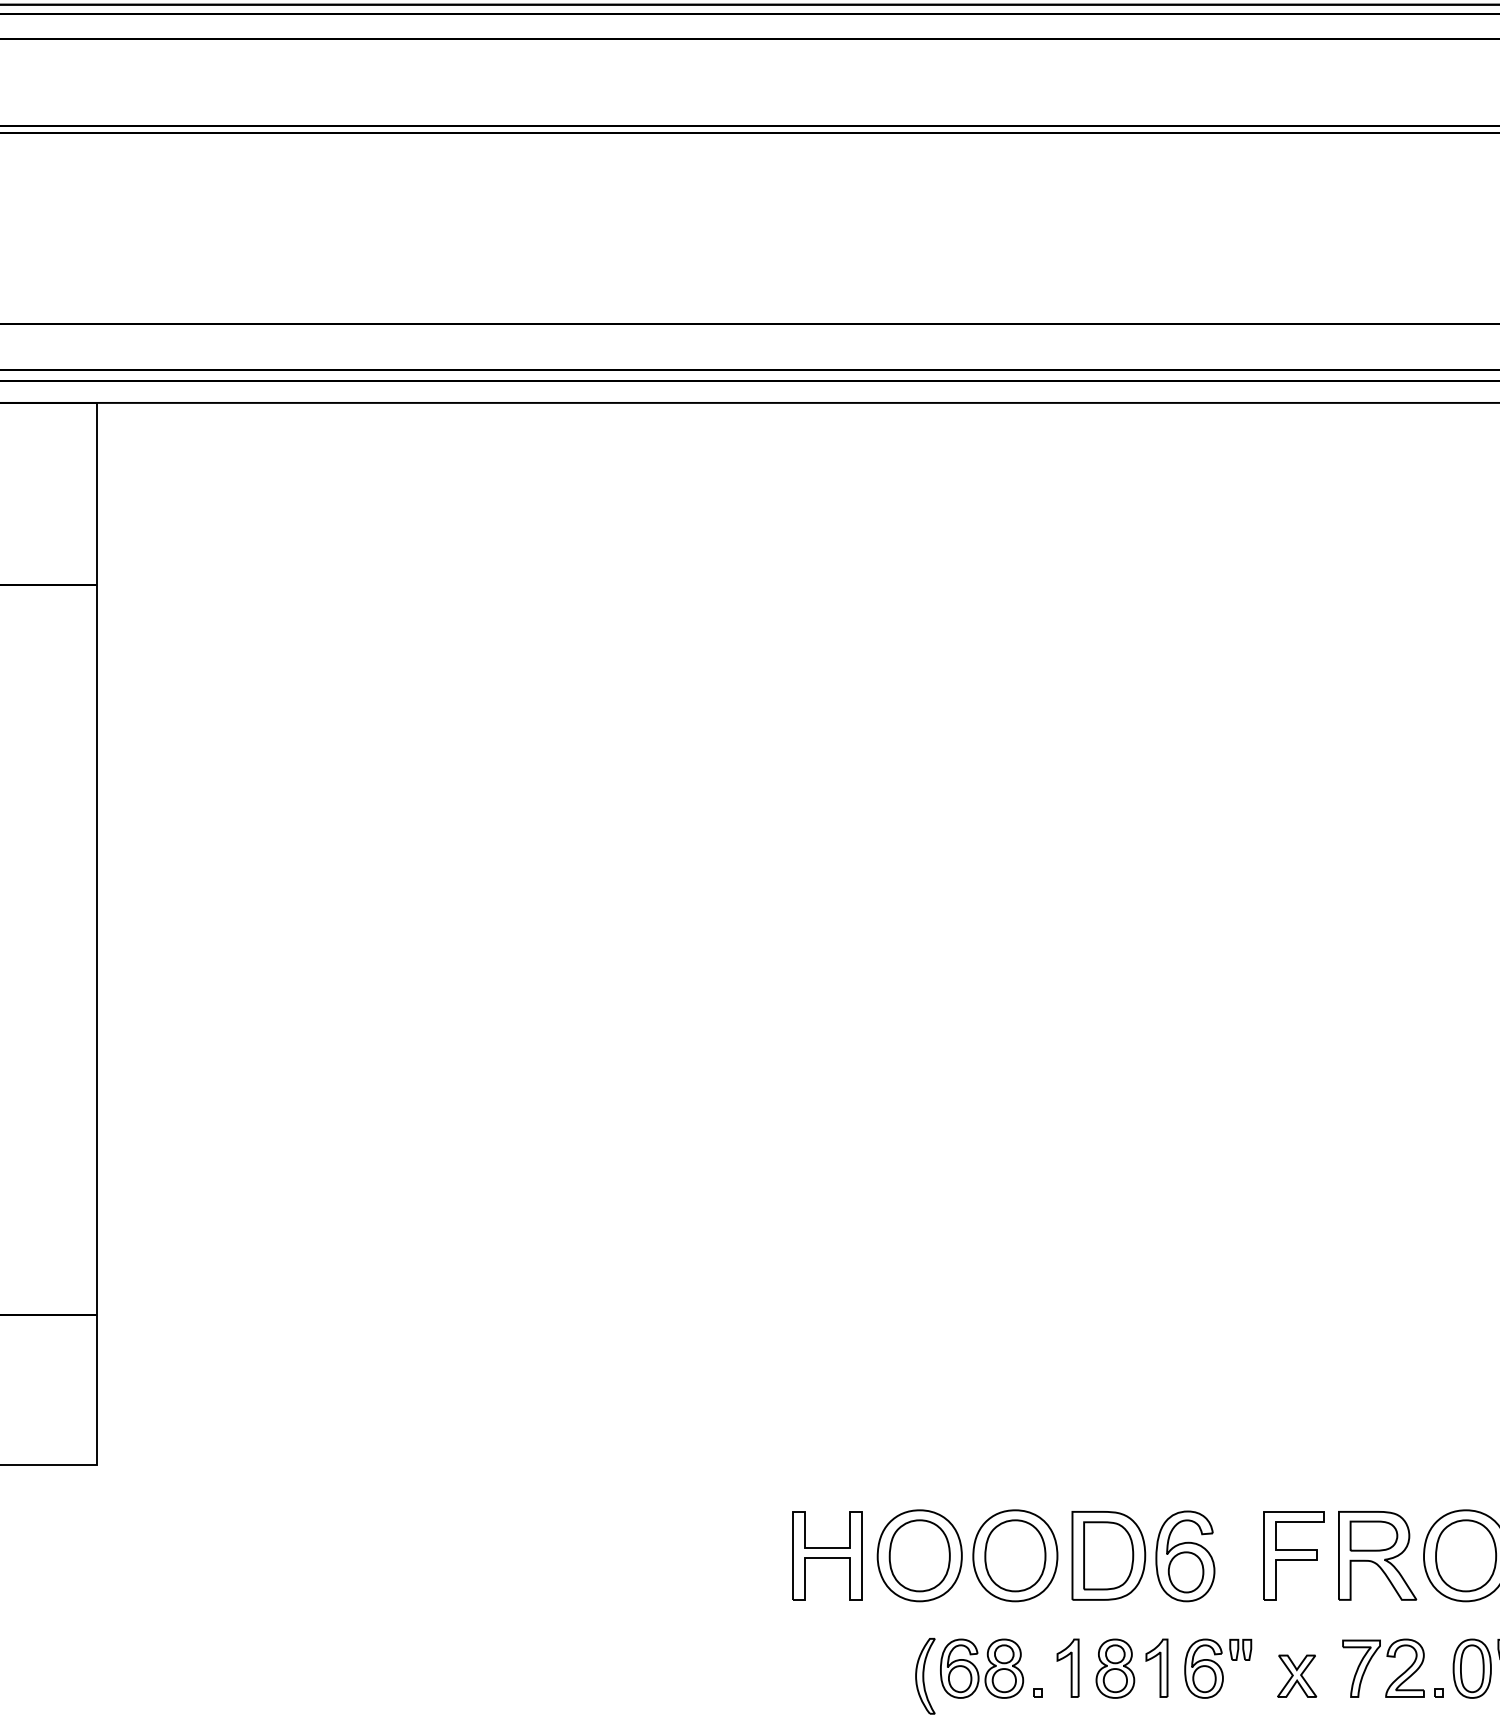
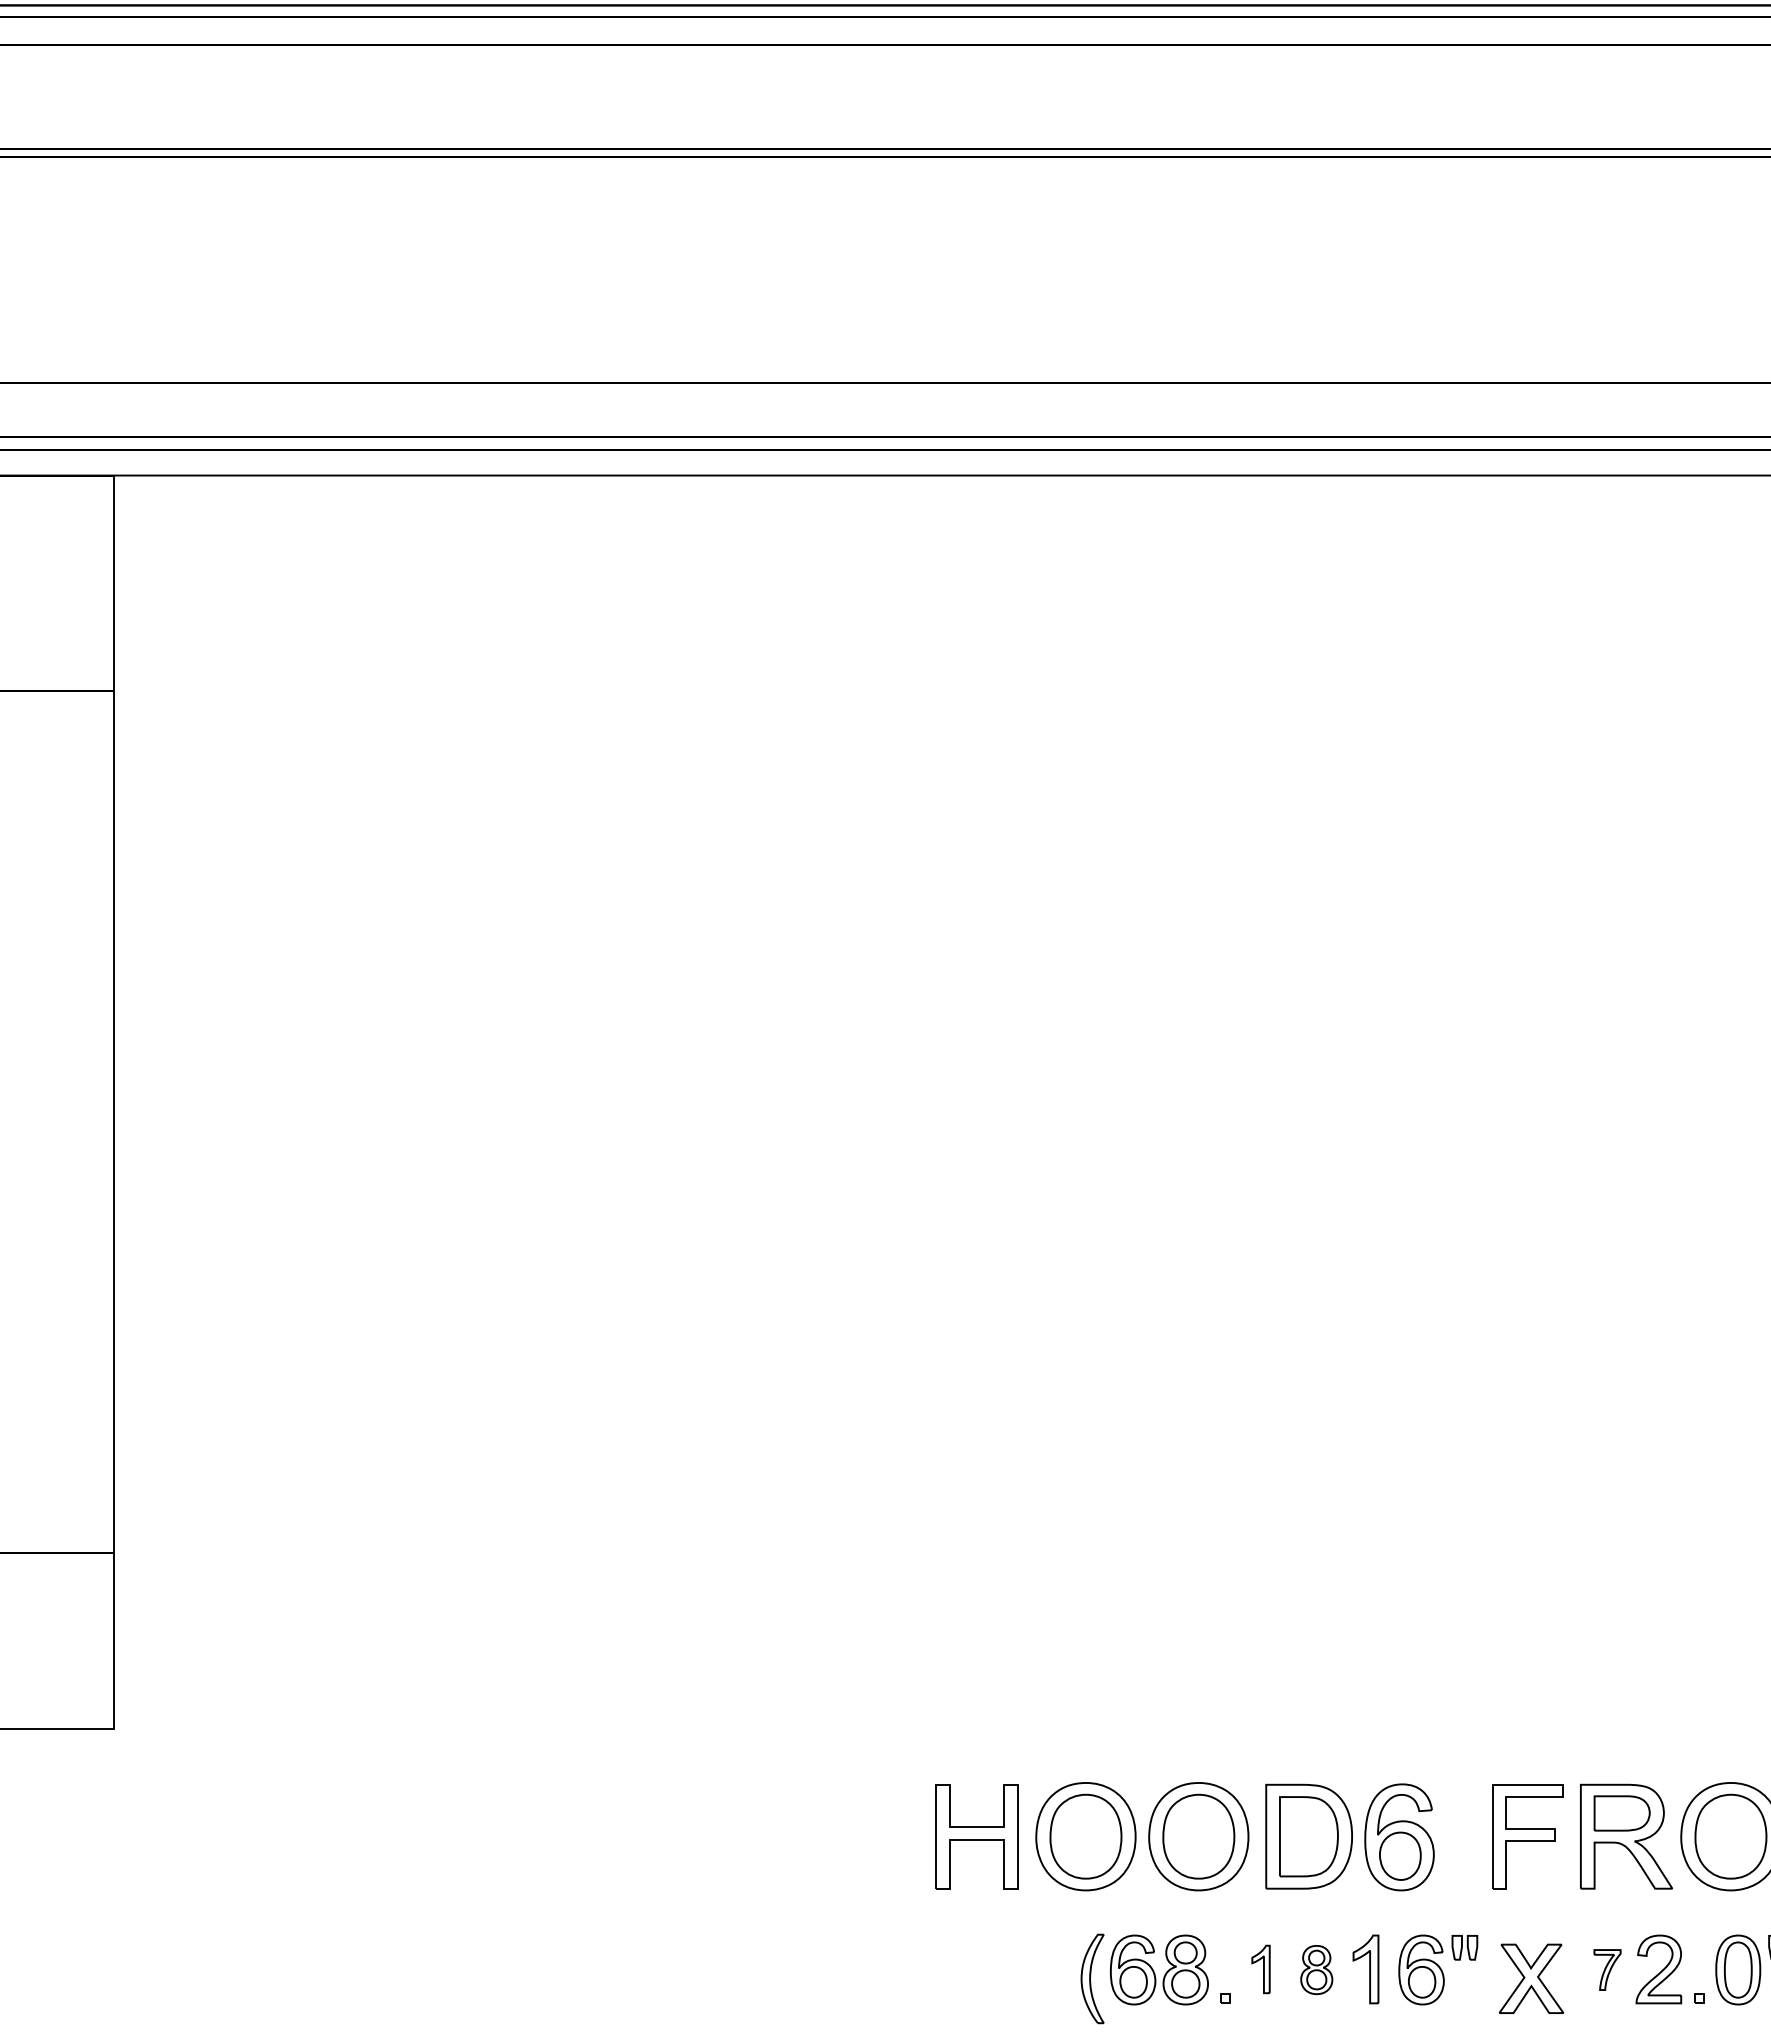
part: (1067, 1668) -> (1260, 1969), size x0.7
part: (1115, 1668) -> (1316, 1969), size x0.7
part: (1361, 1668) -> (1607, 1969), size x0.6
part: (1297, 1675) -> (1531, 1978), size x1.4

